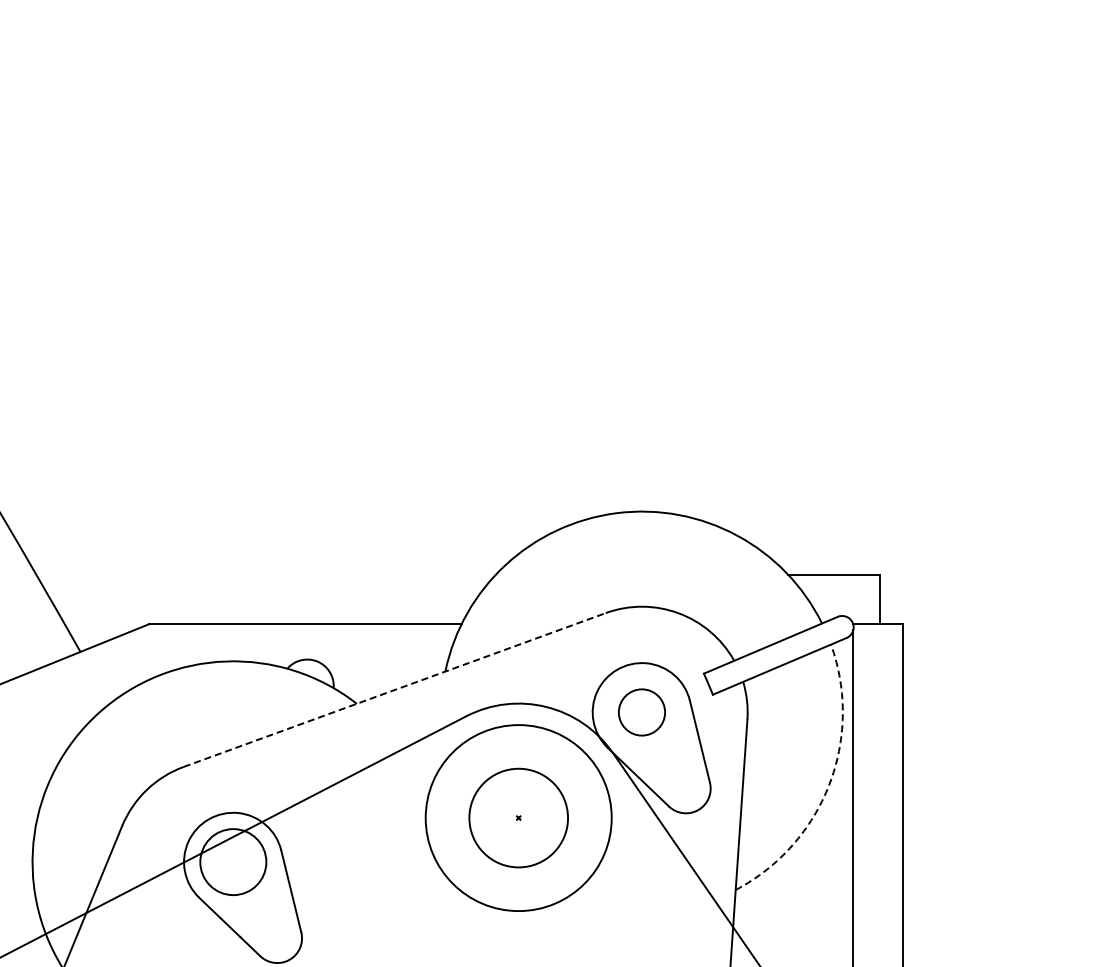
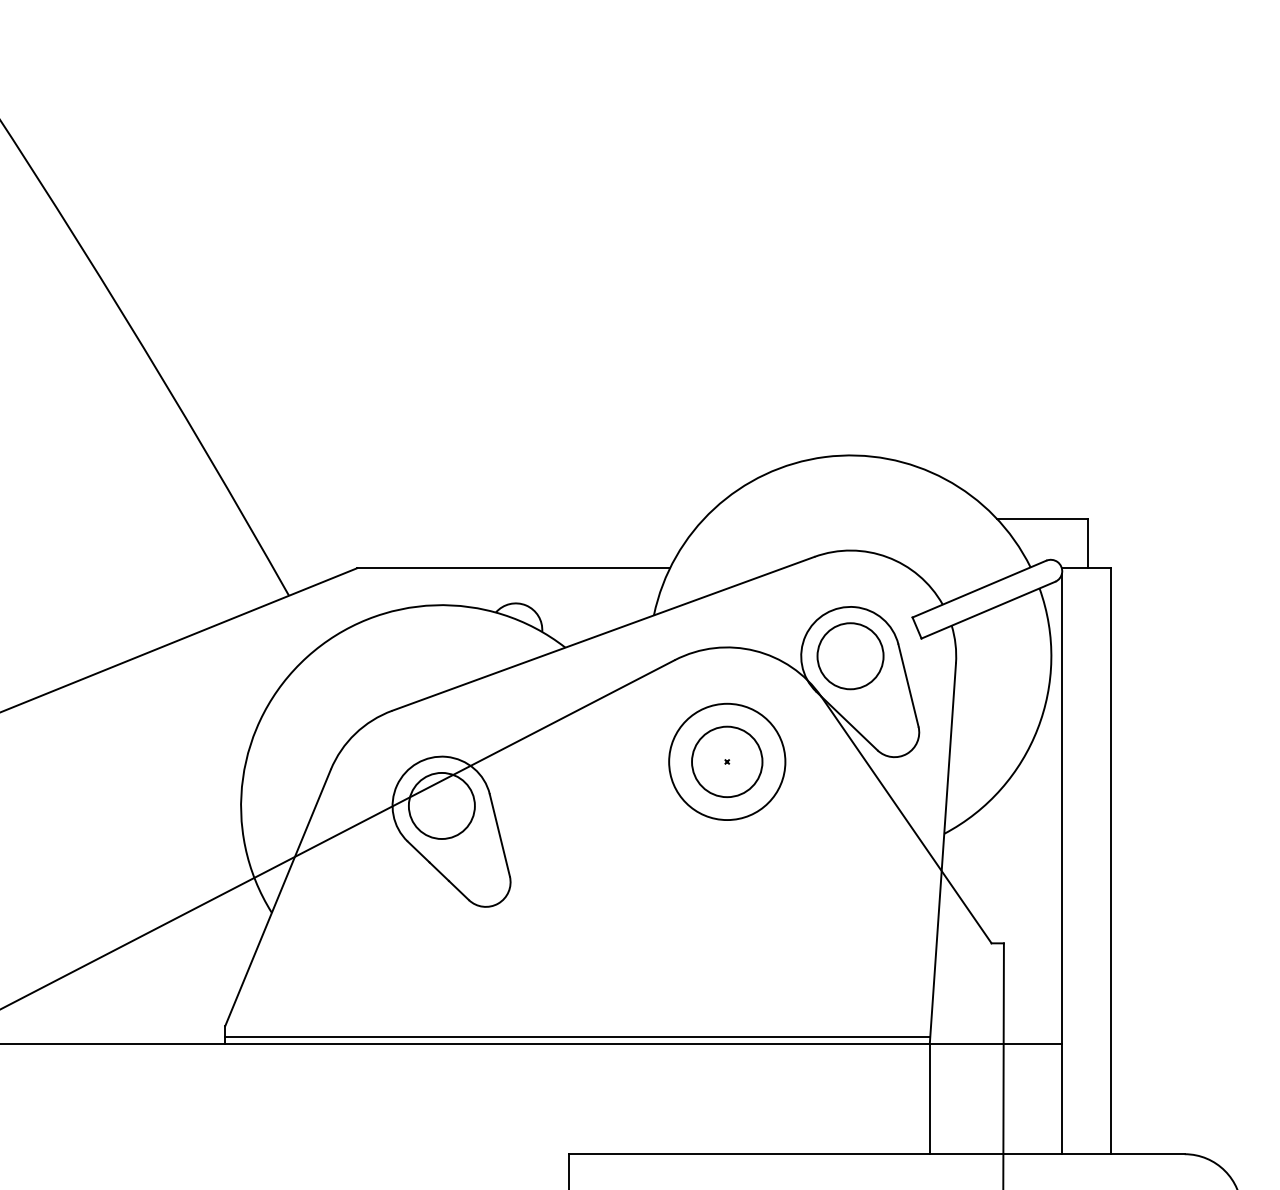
line: (394, 689) -> (603, 633), dashed -> solid
circle: (641, 712) -> (850, 656), size x1.43
arc: (828, 784) -> (1037, 728), dashed -> solid
circle: (518, 817) -> (727, 761), size x0.62
circle: (518, 817) -> (727, 761), size x0.71

